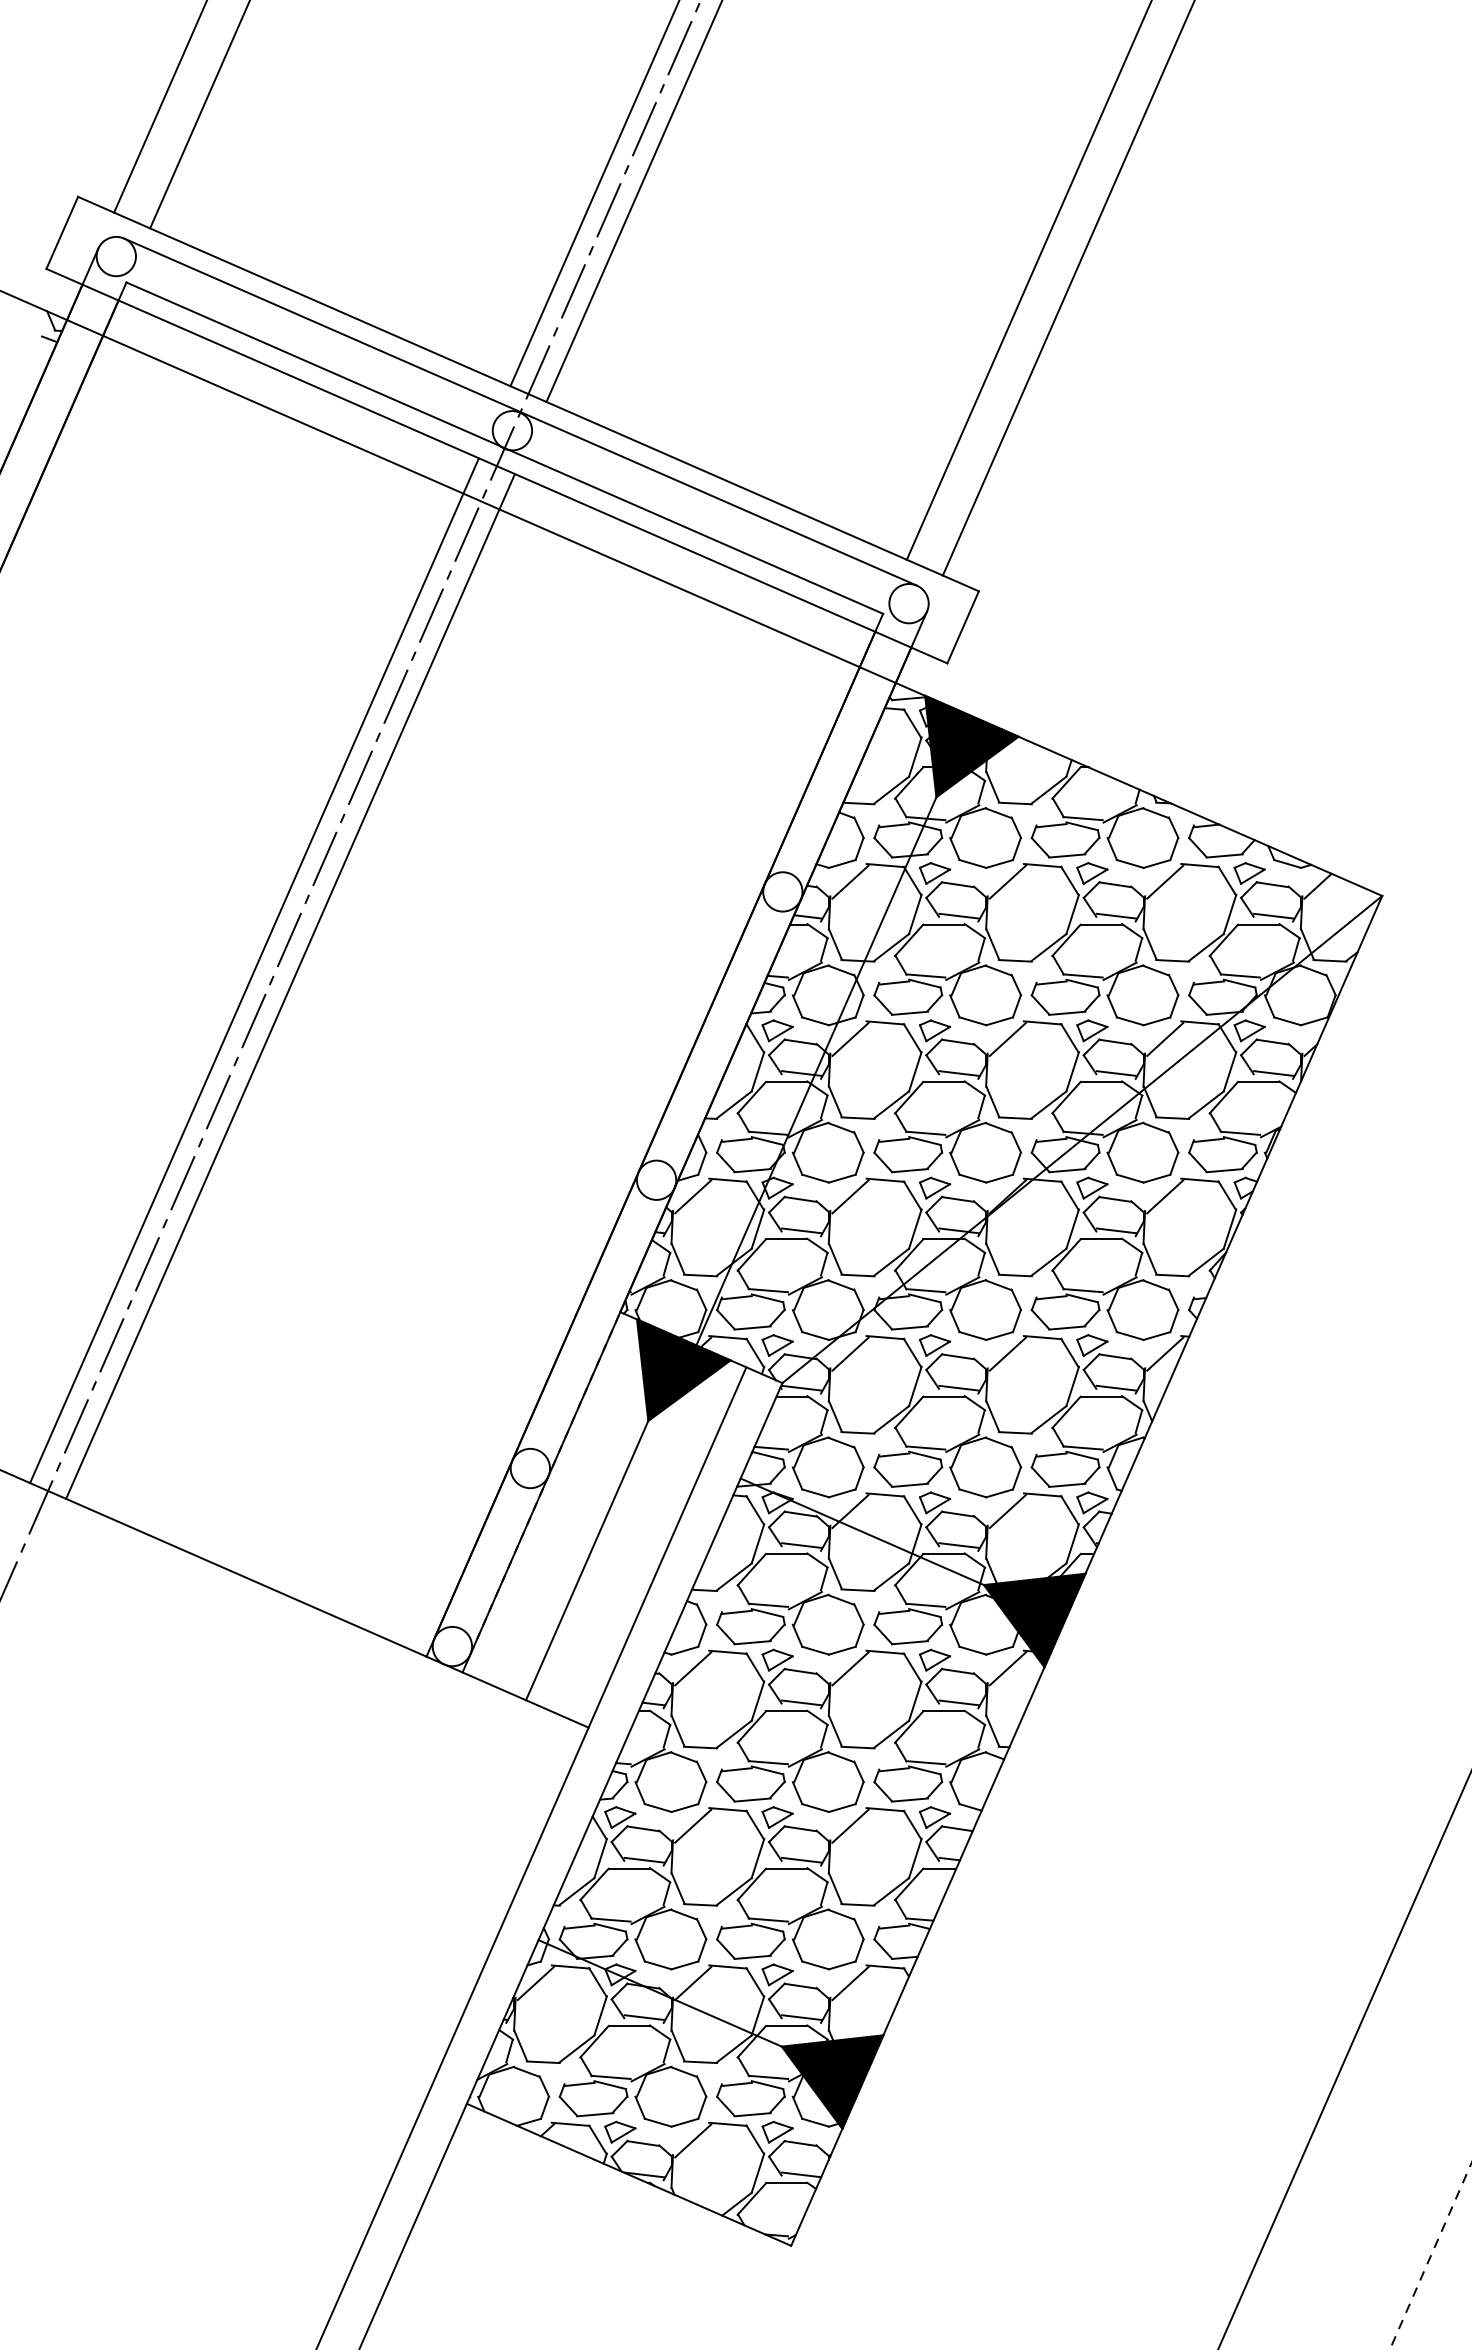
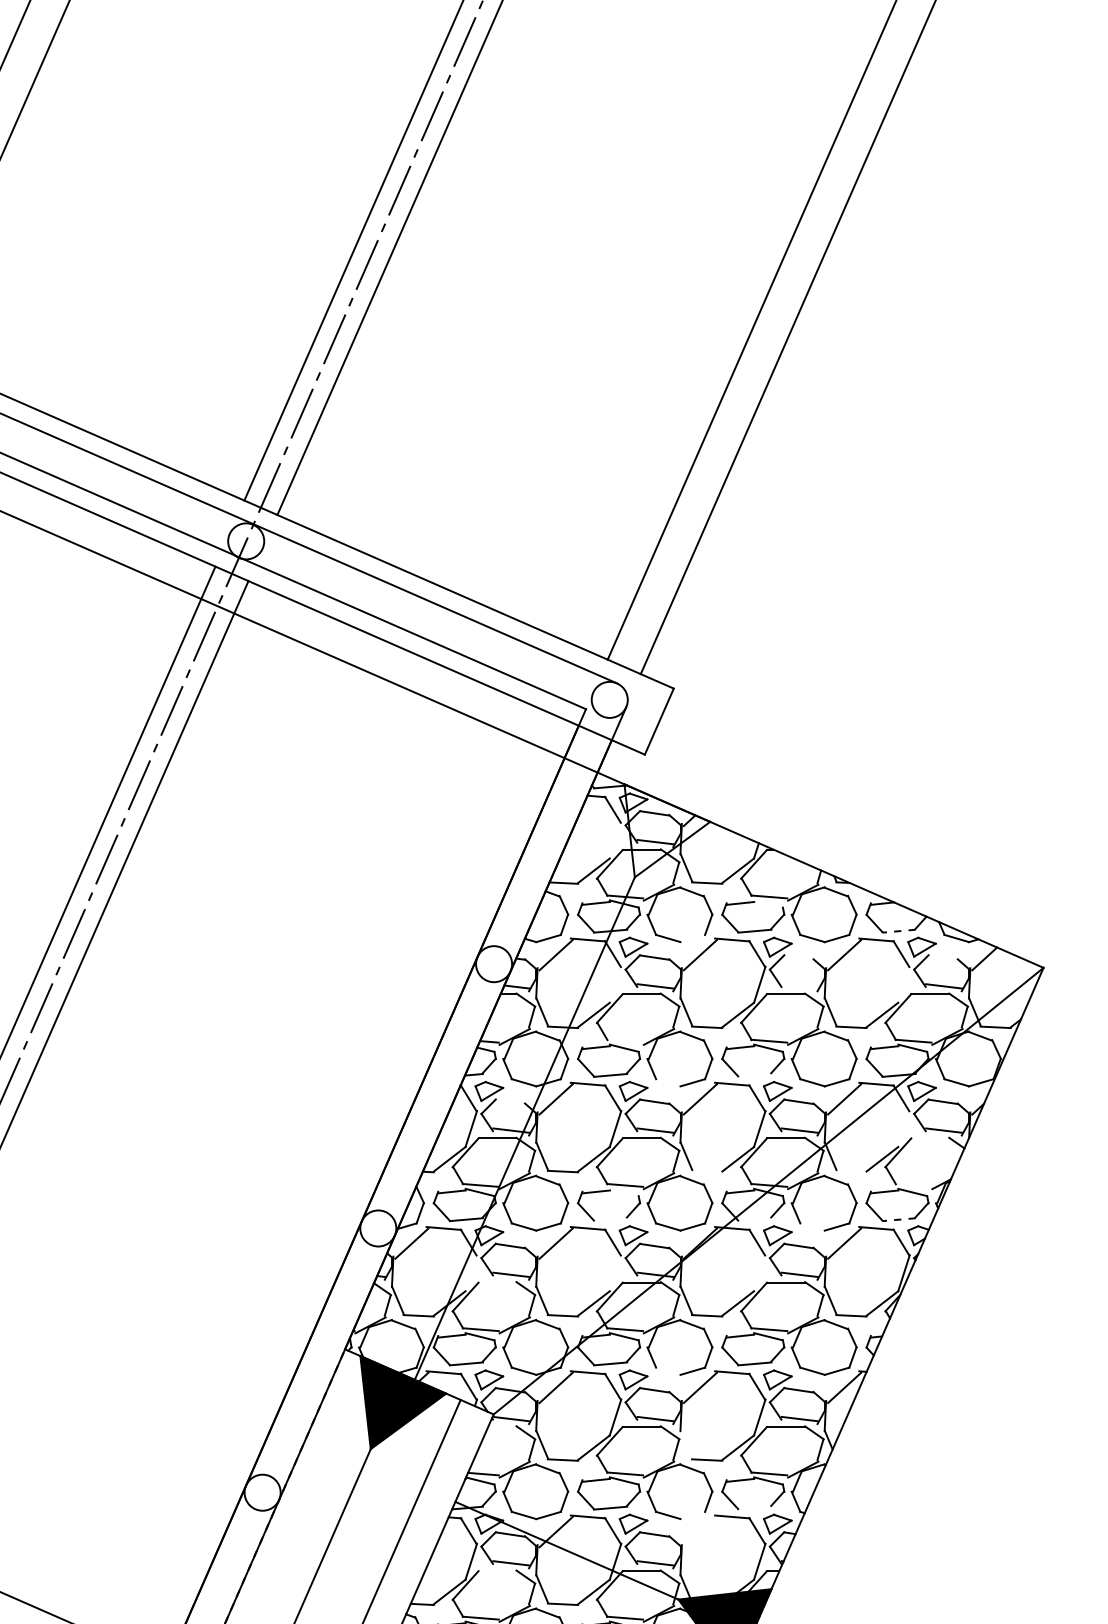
fill: (971, 746) -> (667, 830), removed
line: (915, 756) -> (615, 840), removed
line: (1081, 826) -> (767, 904), removed
line: (1224, 856) -> (898, 931), solid -> dashed
line: (999, 863) -> (692, 938), removed
line: (1114, 884) -> (798, 957), removed
line: (1272, 884) -> (942, 957), removed
line: (915, 914) -> (615, 984), removed
line: (1229, 914) -> (903, 984), removed
line: (1116, 915) -> (799, 985), removed
line: (925, 975) -> (624, 1040), removed
line: (1067, 1012) -> (755, 1074), removed
line: (972, 1021) -> (667, 1082), removed
line: (800, 1041) -> (510, 1101), removed
line: (1229, 1071) -> (903, 1128), removed
line: (1257, 1082) -> (929, 1138), removed
line: (1014, 1117) -> (706, 1170), removed
line: (1172, 1117) -> (851, 1170), removed
line: (1240, 1132) -> (913, 1184), removed
line: (924, 1140) -> (623, 1192), removed
line: (909, 1170) -> (610, 1219), removed
line: (1067, 1170) -> (755, 1219), removed
line: (1224, 1170) -> (898, 1219), solid -> dashed
line: (1129, 1178) -> (811, 1226), removed
line: (757, 1228) -> (470, 1272), removed
line: (915, 1228) -> (615, 1272), removed
line: (1072, 1228) -> (759, 1272), removed
line: (785, 1239) -> (496, 1282), removed
line: (972, 1335) -> (667, 1370), removed
line: (791, 1396) -> (502, 1426), removed
line: (992, 1416) -> (686, 1445), removed
line: (1067, 1484) -> (755, 1507), removed
line: (999, 1493) -> (692, 1515), removed
line: (1007, 1511) -> (700, 1532), removed
line: (785, 1554) -> (496, 1571), removed

